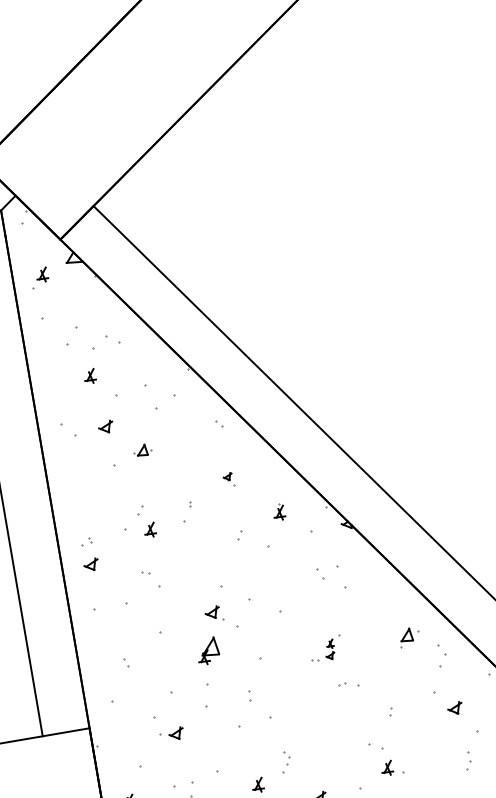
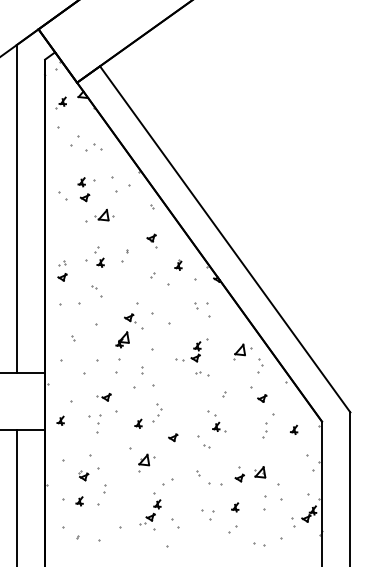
part: (89, 376) -> (81, 182), moved
part: (142, 449) -> (104, 214), size x1.67
part: (227, 479) -> (151, 240), size x1.67
part: (409, 636) -> (242, 351), size x1.43
part: (324, 649) -> (191, 350), size x1.67
part: (171, 734) -> (103, 397), moved
part: (467, 760) -> (264, 430), size x1.43
part: (286, 761) -> (157, 412), size x1.43

